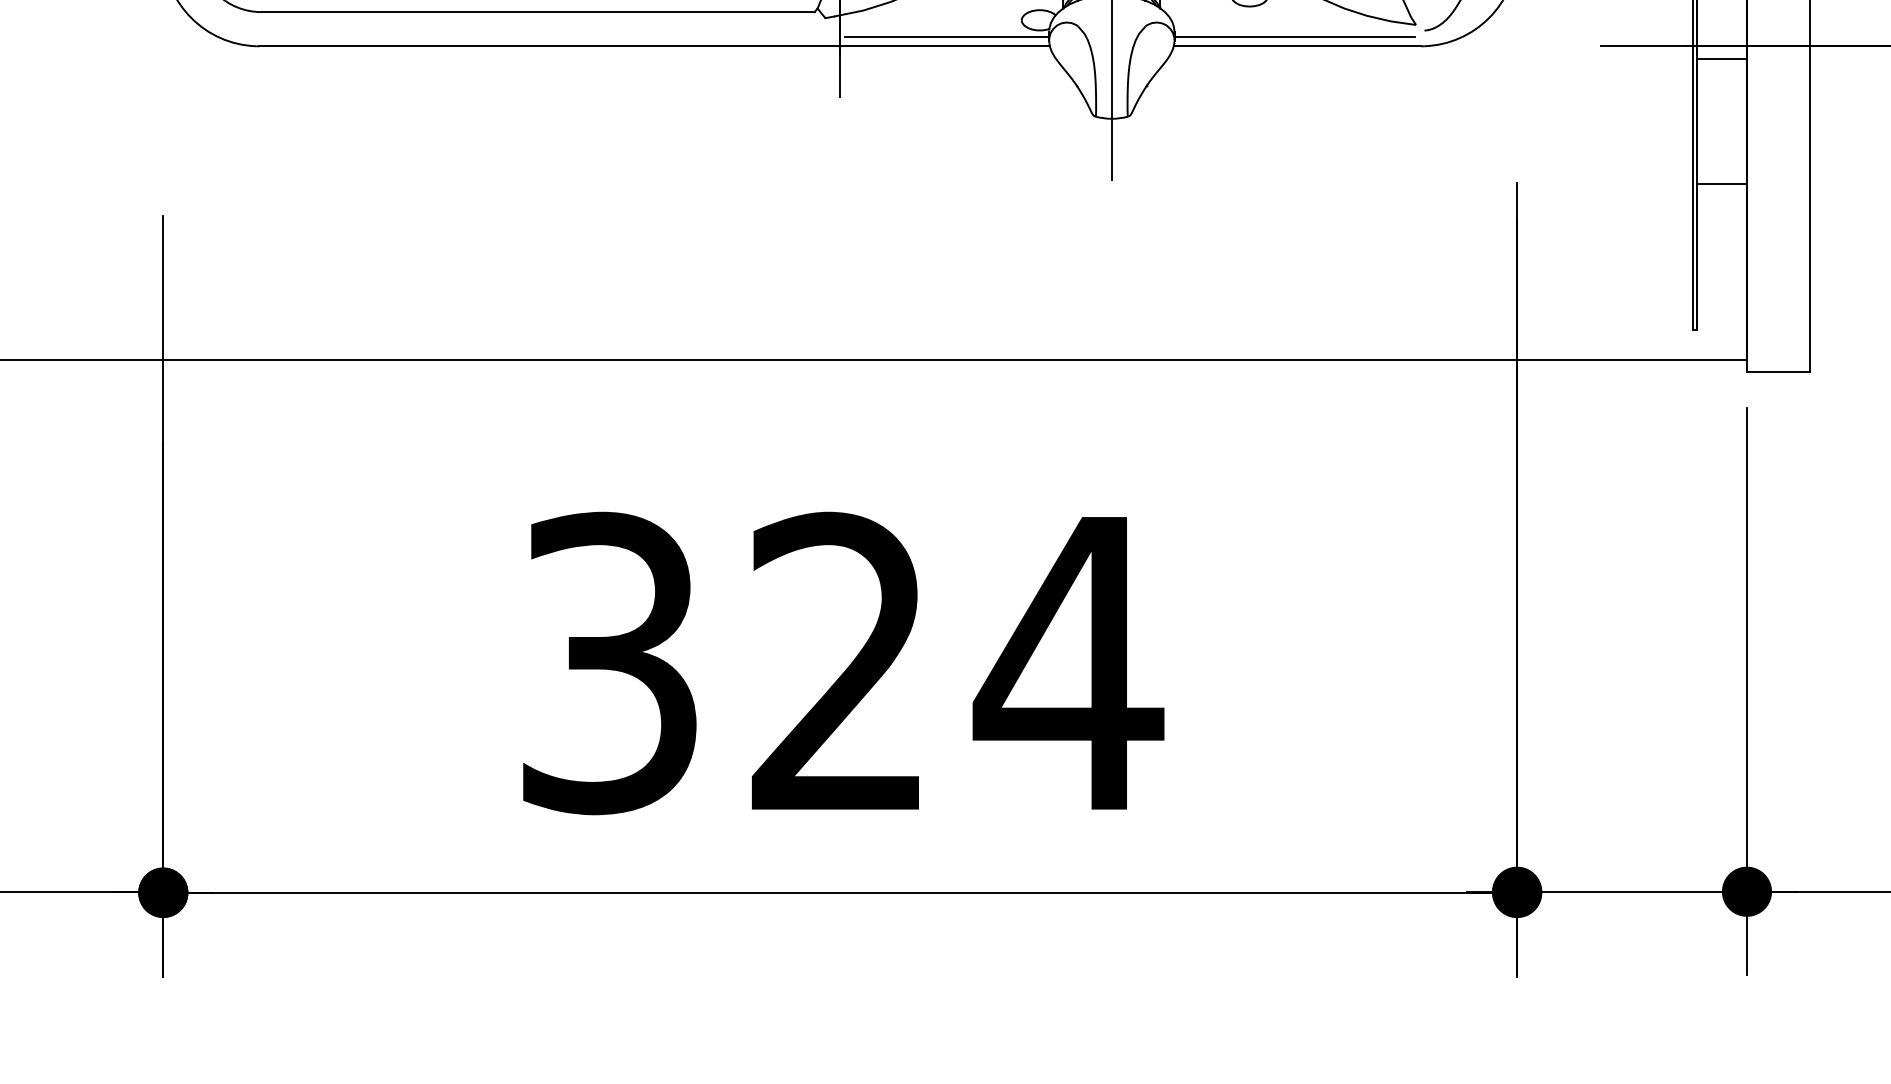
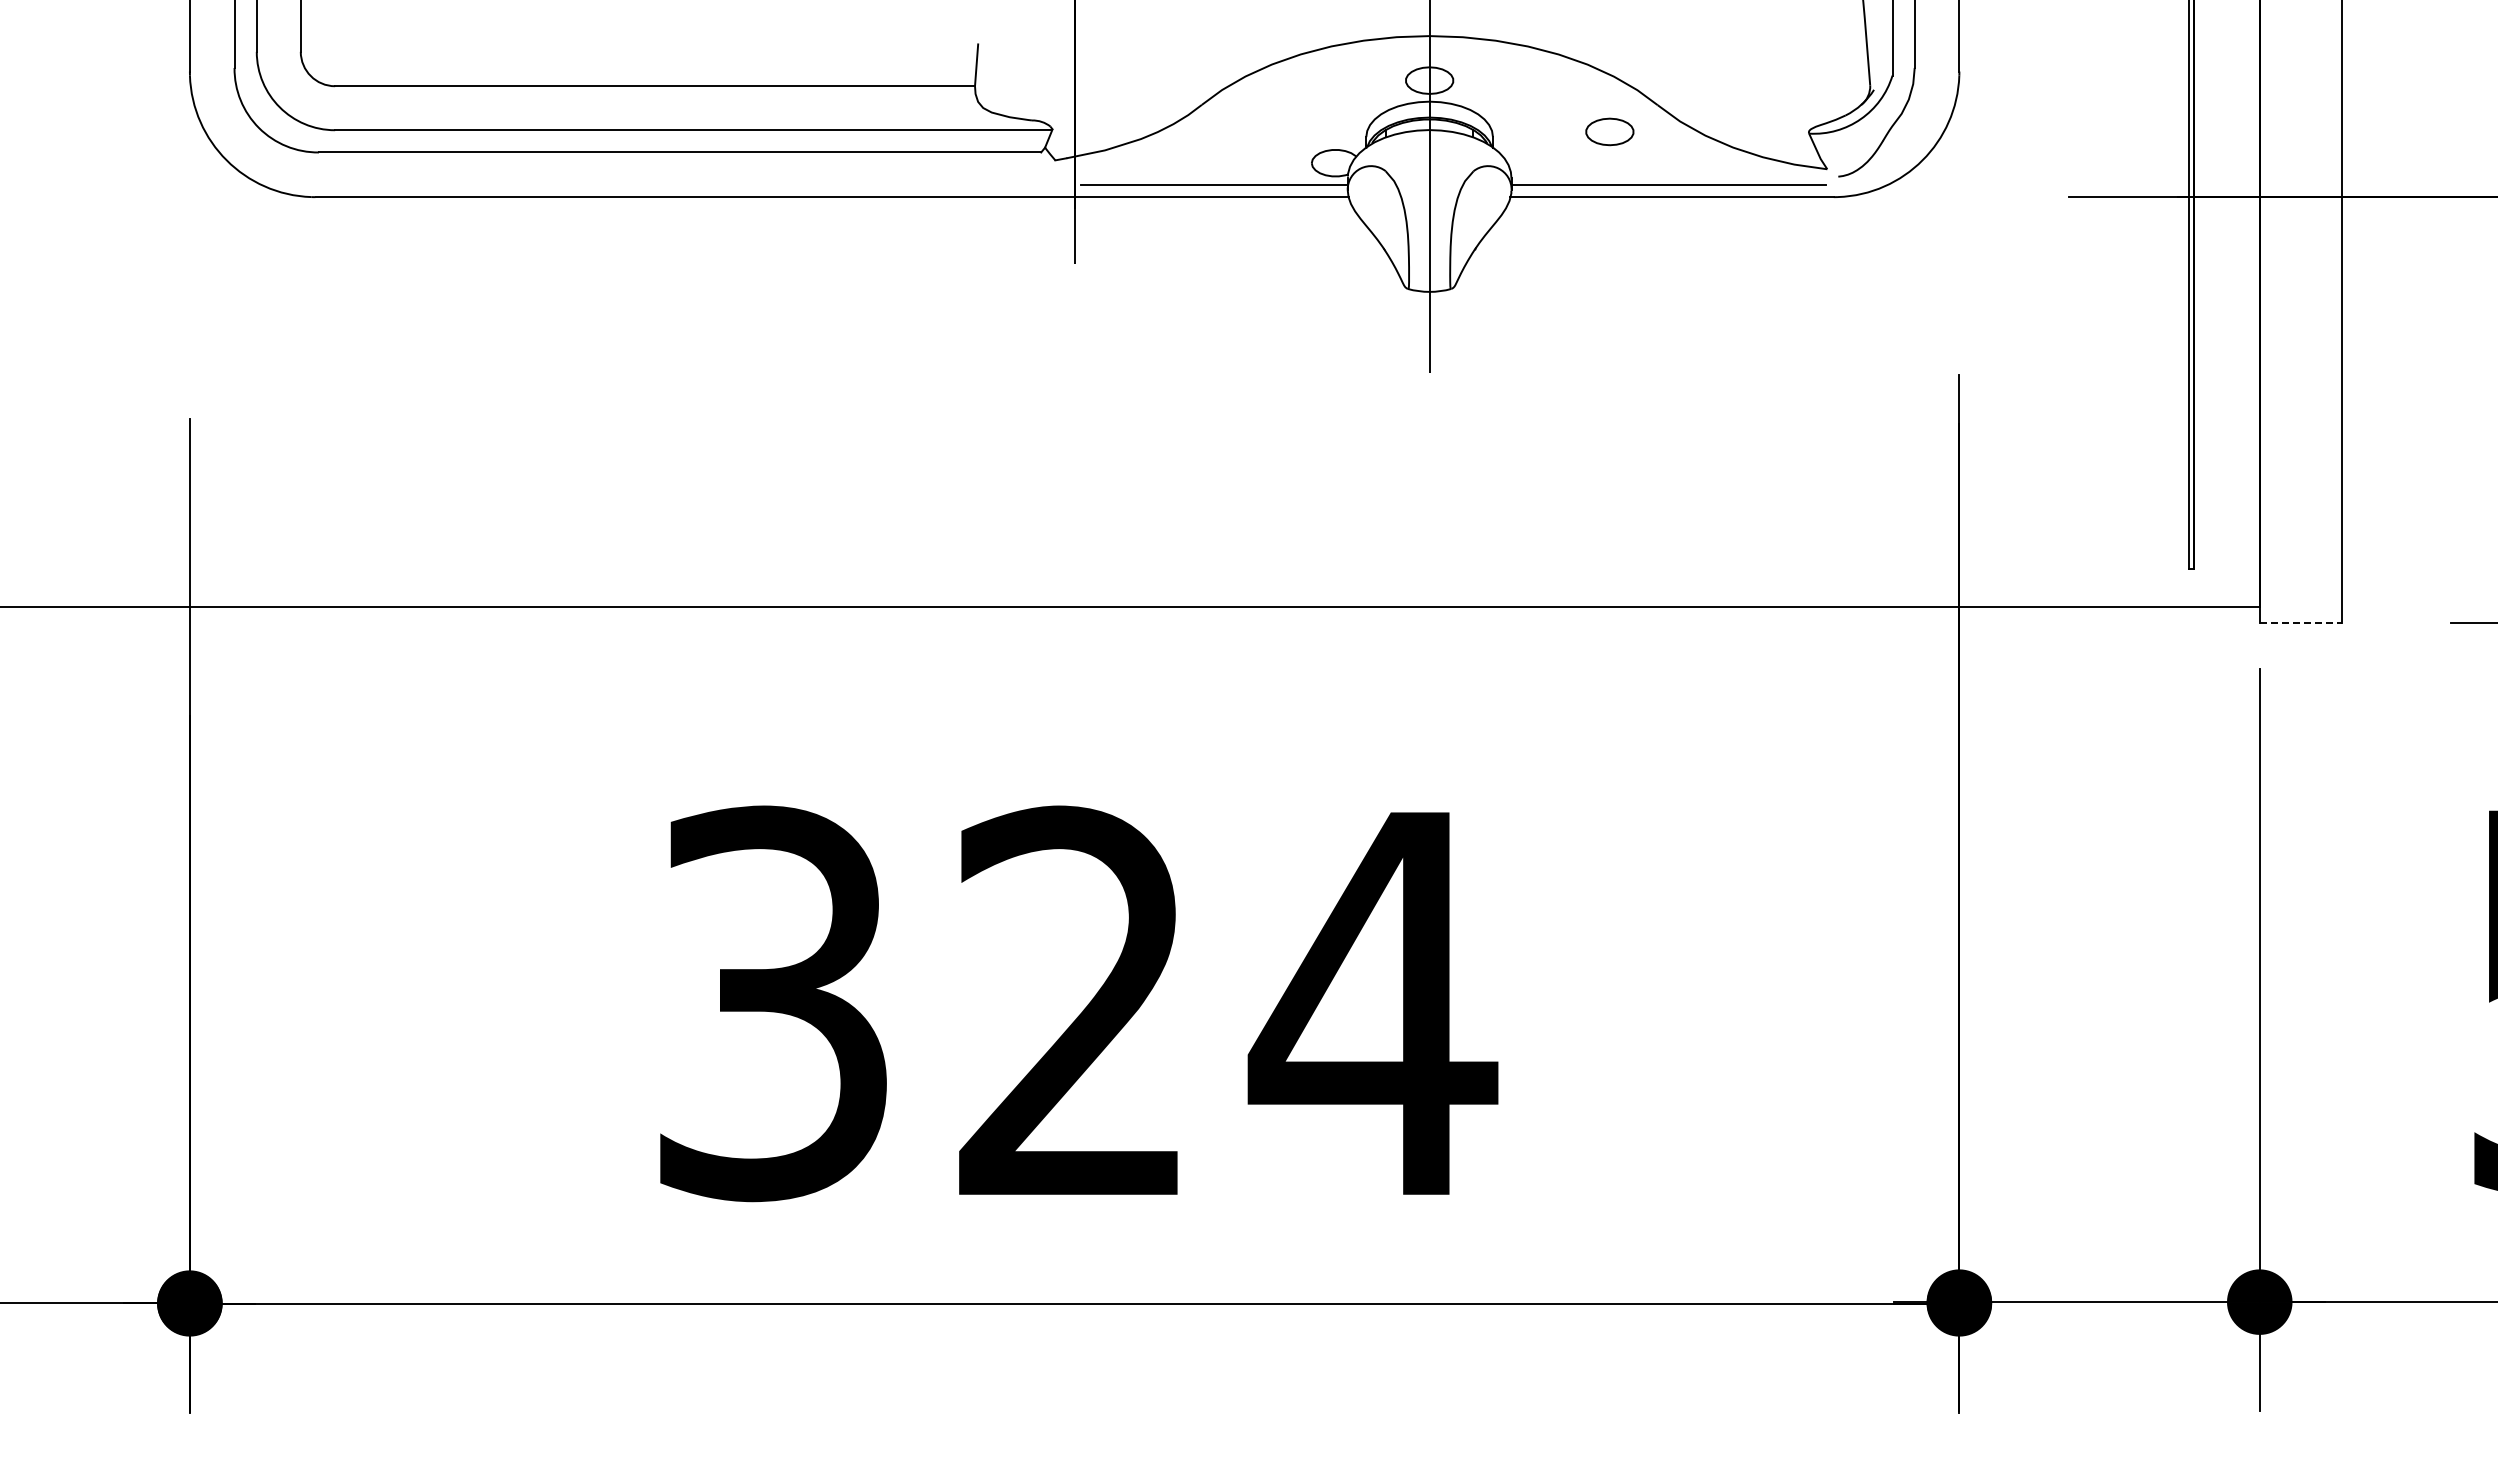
line: (1721, 58) -> (2226, 213), removed
line: (1721, 184) -> (2226, 377), removed
line: (1778, 372) -> (2300, 623), solid -> dashed

